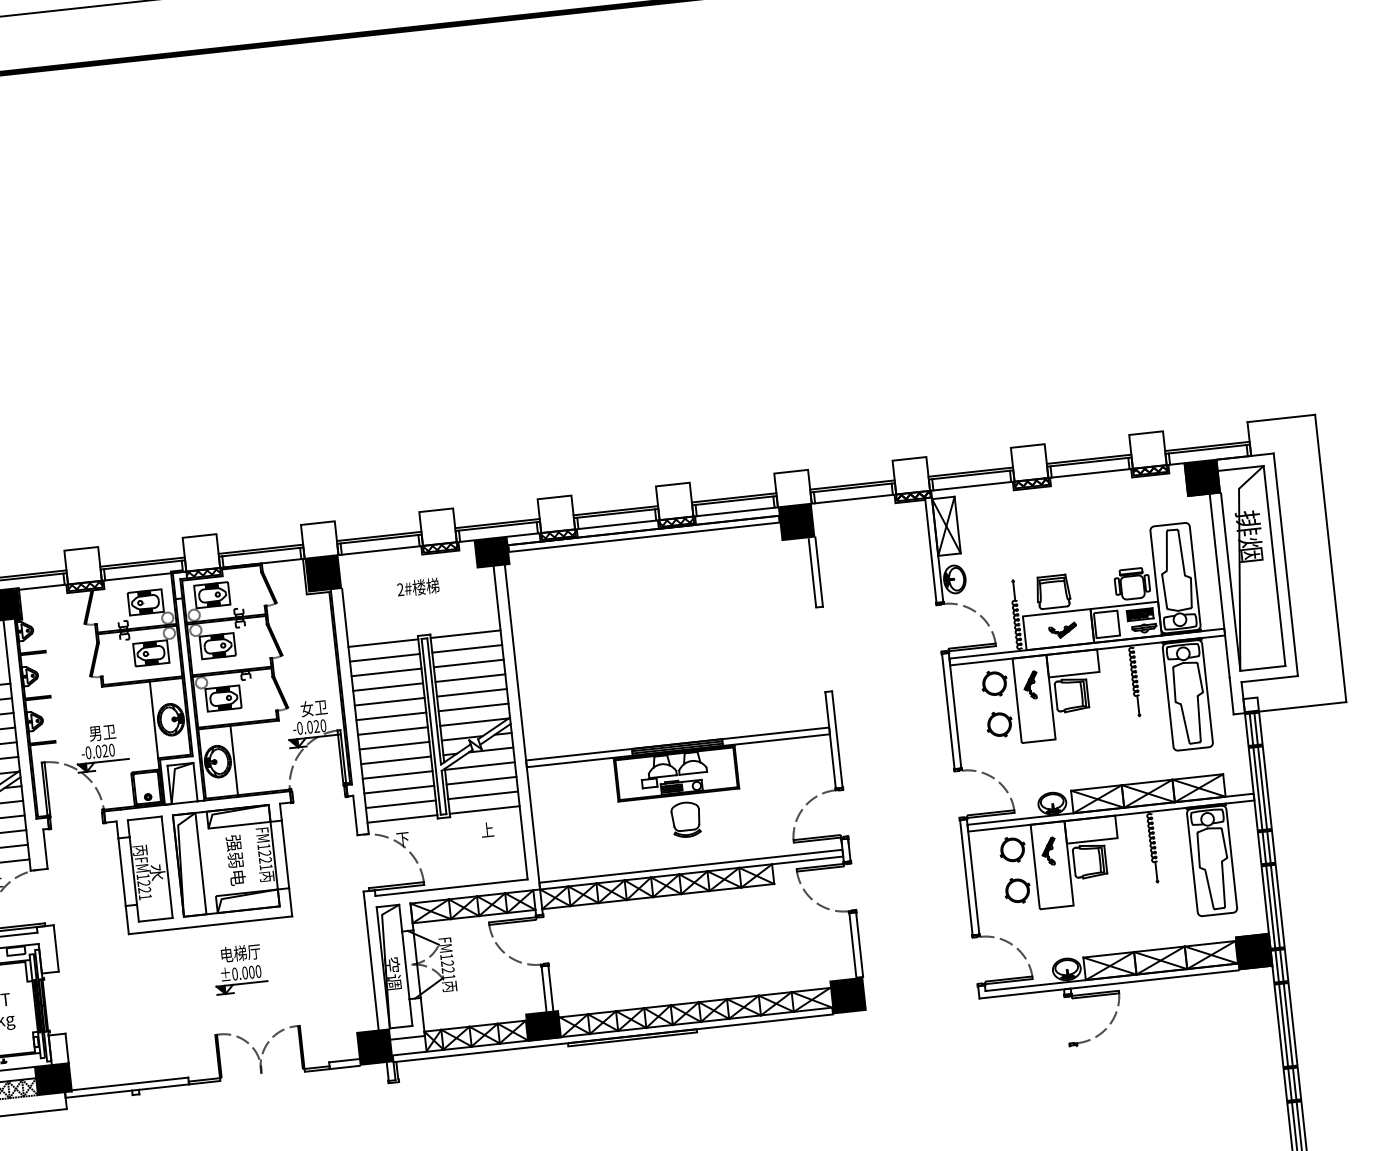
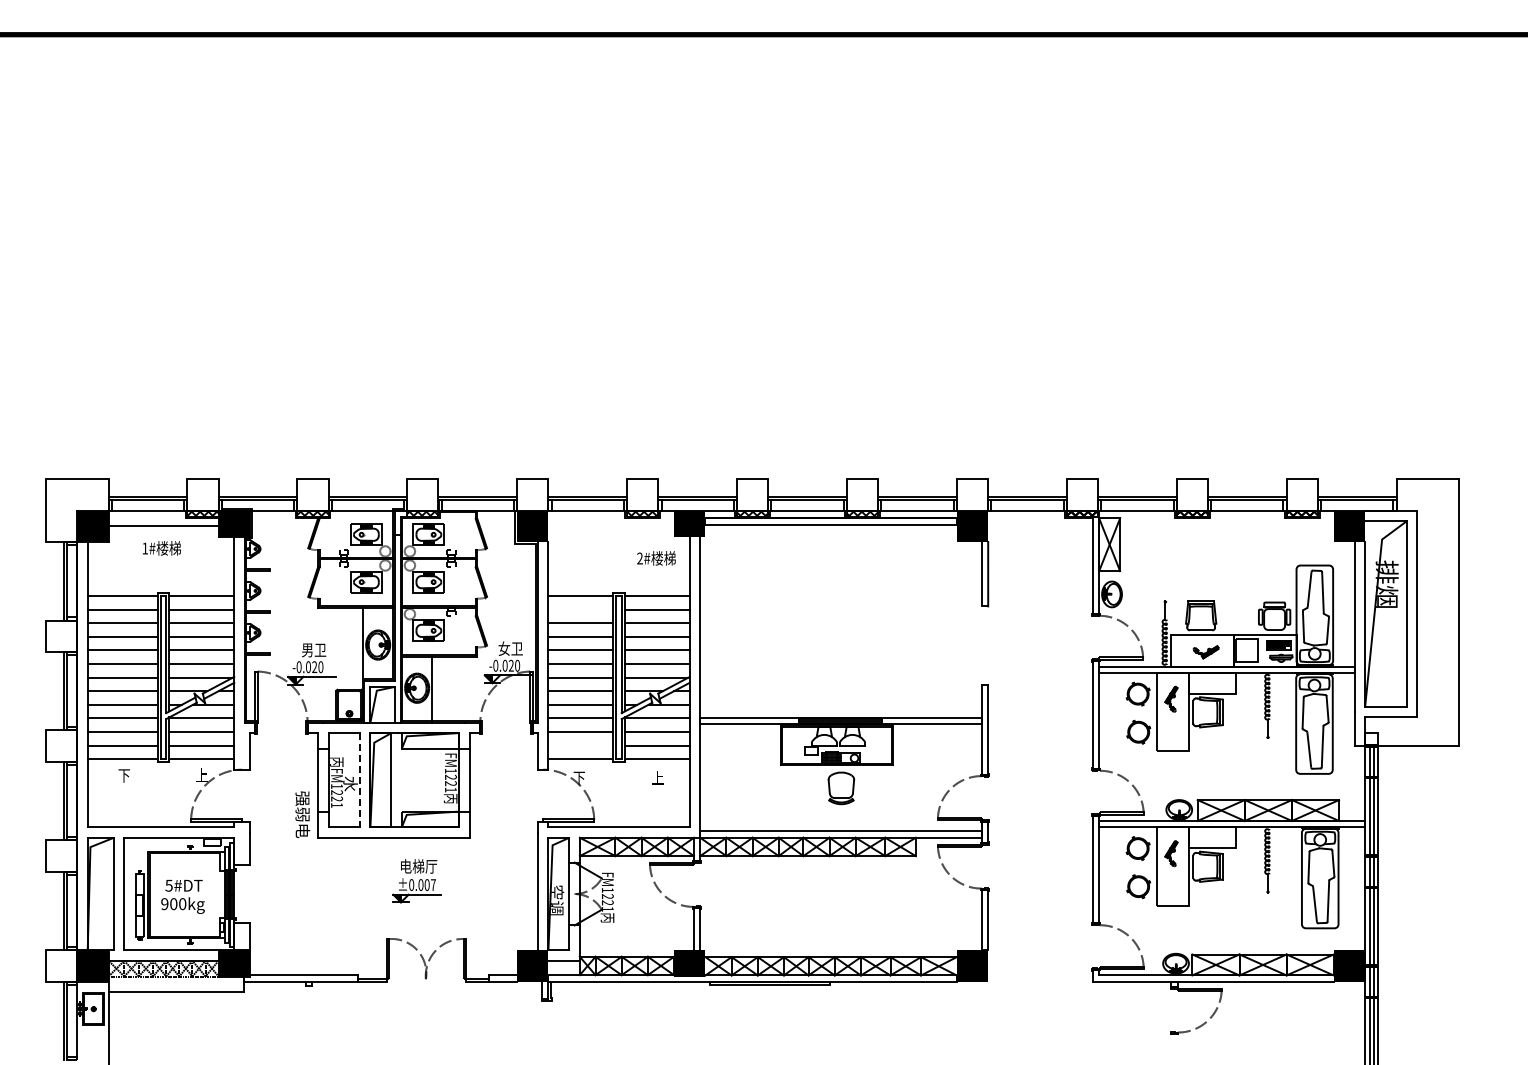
text: (418, 587) -> (656, 558), moved
line: (384, 657) -> (580, 609), removed
line: (400, 804) -> (580, 745), removed
text: (235, 860) -> (302, 814), moved
line: (166, 867) -> (359, 780), solid -> dashed
text: (258, 972) -> (433, 885), ±0.000 -> ±0.007

